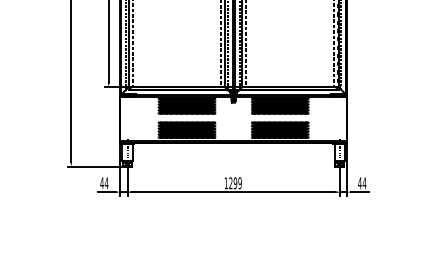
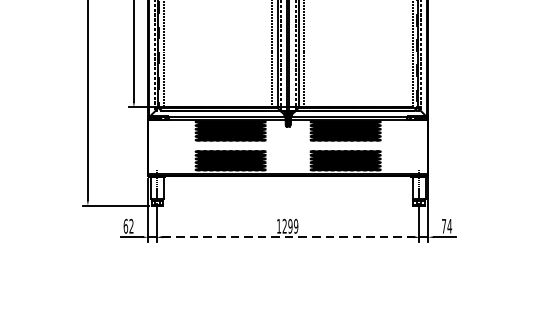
text: (104, 183) -> (128, 226), 44 -> 62
text: (359, 183) -> (443, 226), 44 -> 74
line: (233, 192) -> (288, 237), solid -> dashed

